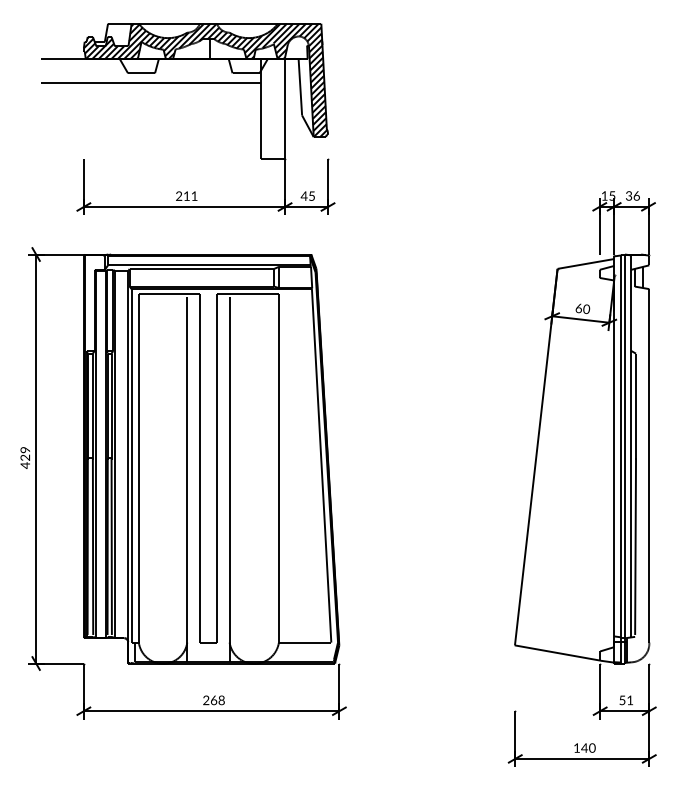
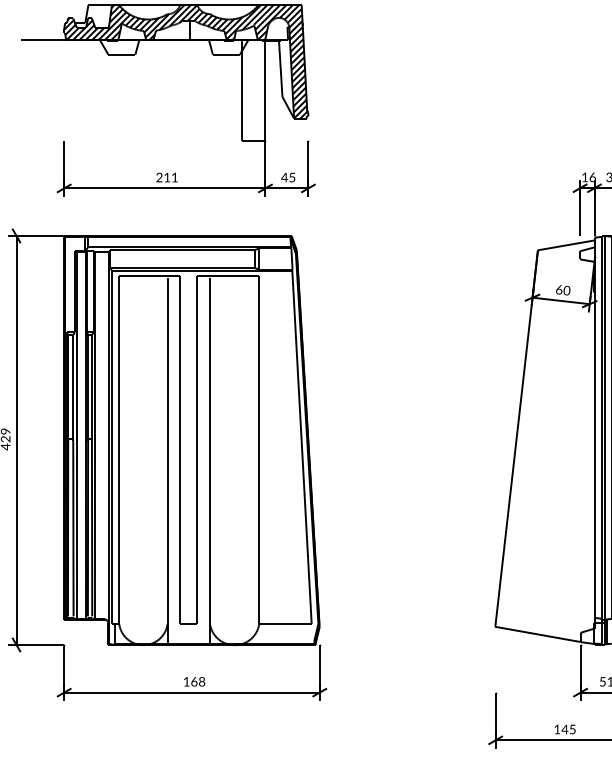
line: (150, 82) -> (130, 63), removed
text: (612, 195) -> (592, 176), 15 -> 16
text: (206, 700) -> (186, 681), 268 -> 168
text: (592, 747) -> (572, 728), 140 -> 145

